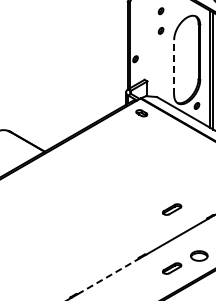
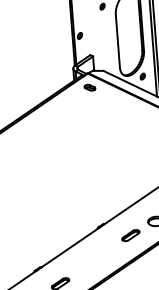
line: (174, 67) -> (118, 41), dashed -> solid
part: (172, 209) -> (126, 178), removed
line: (109, 275) -> (70, 246), dashed -> solid

